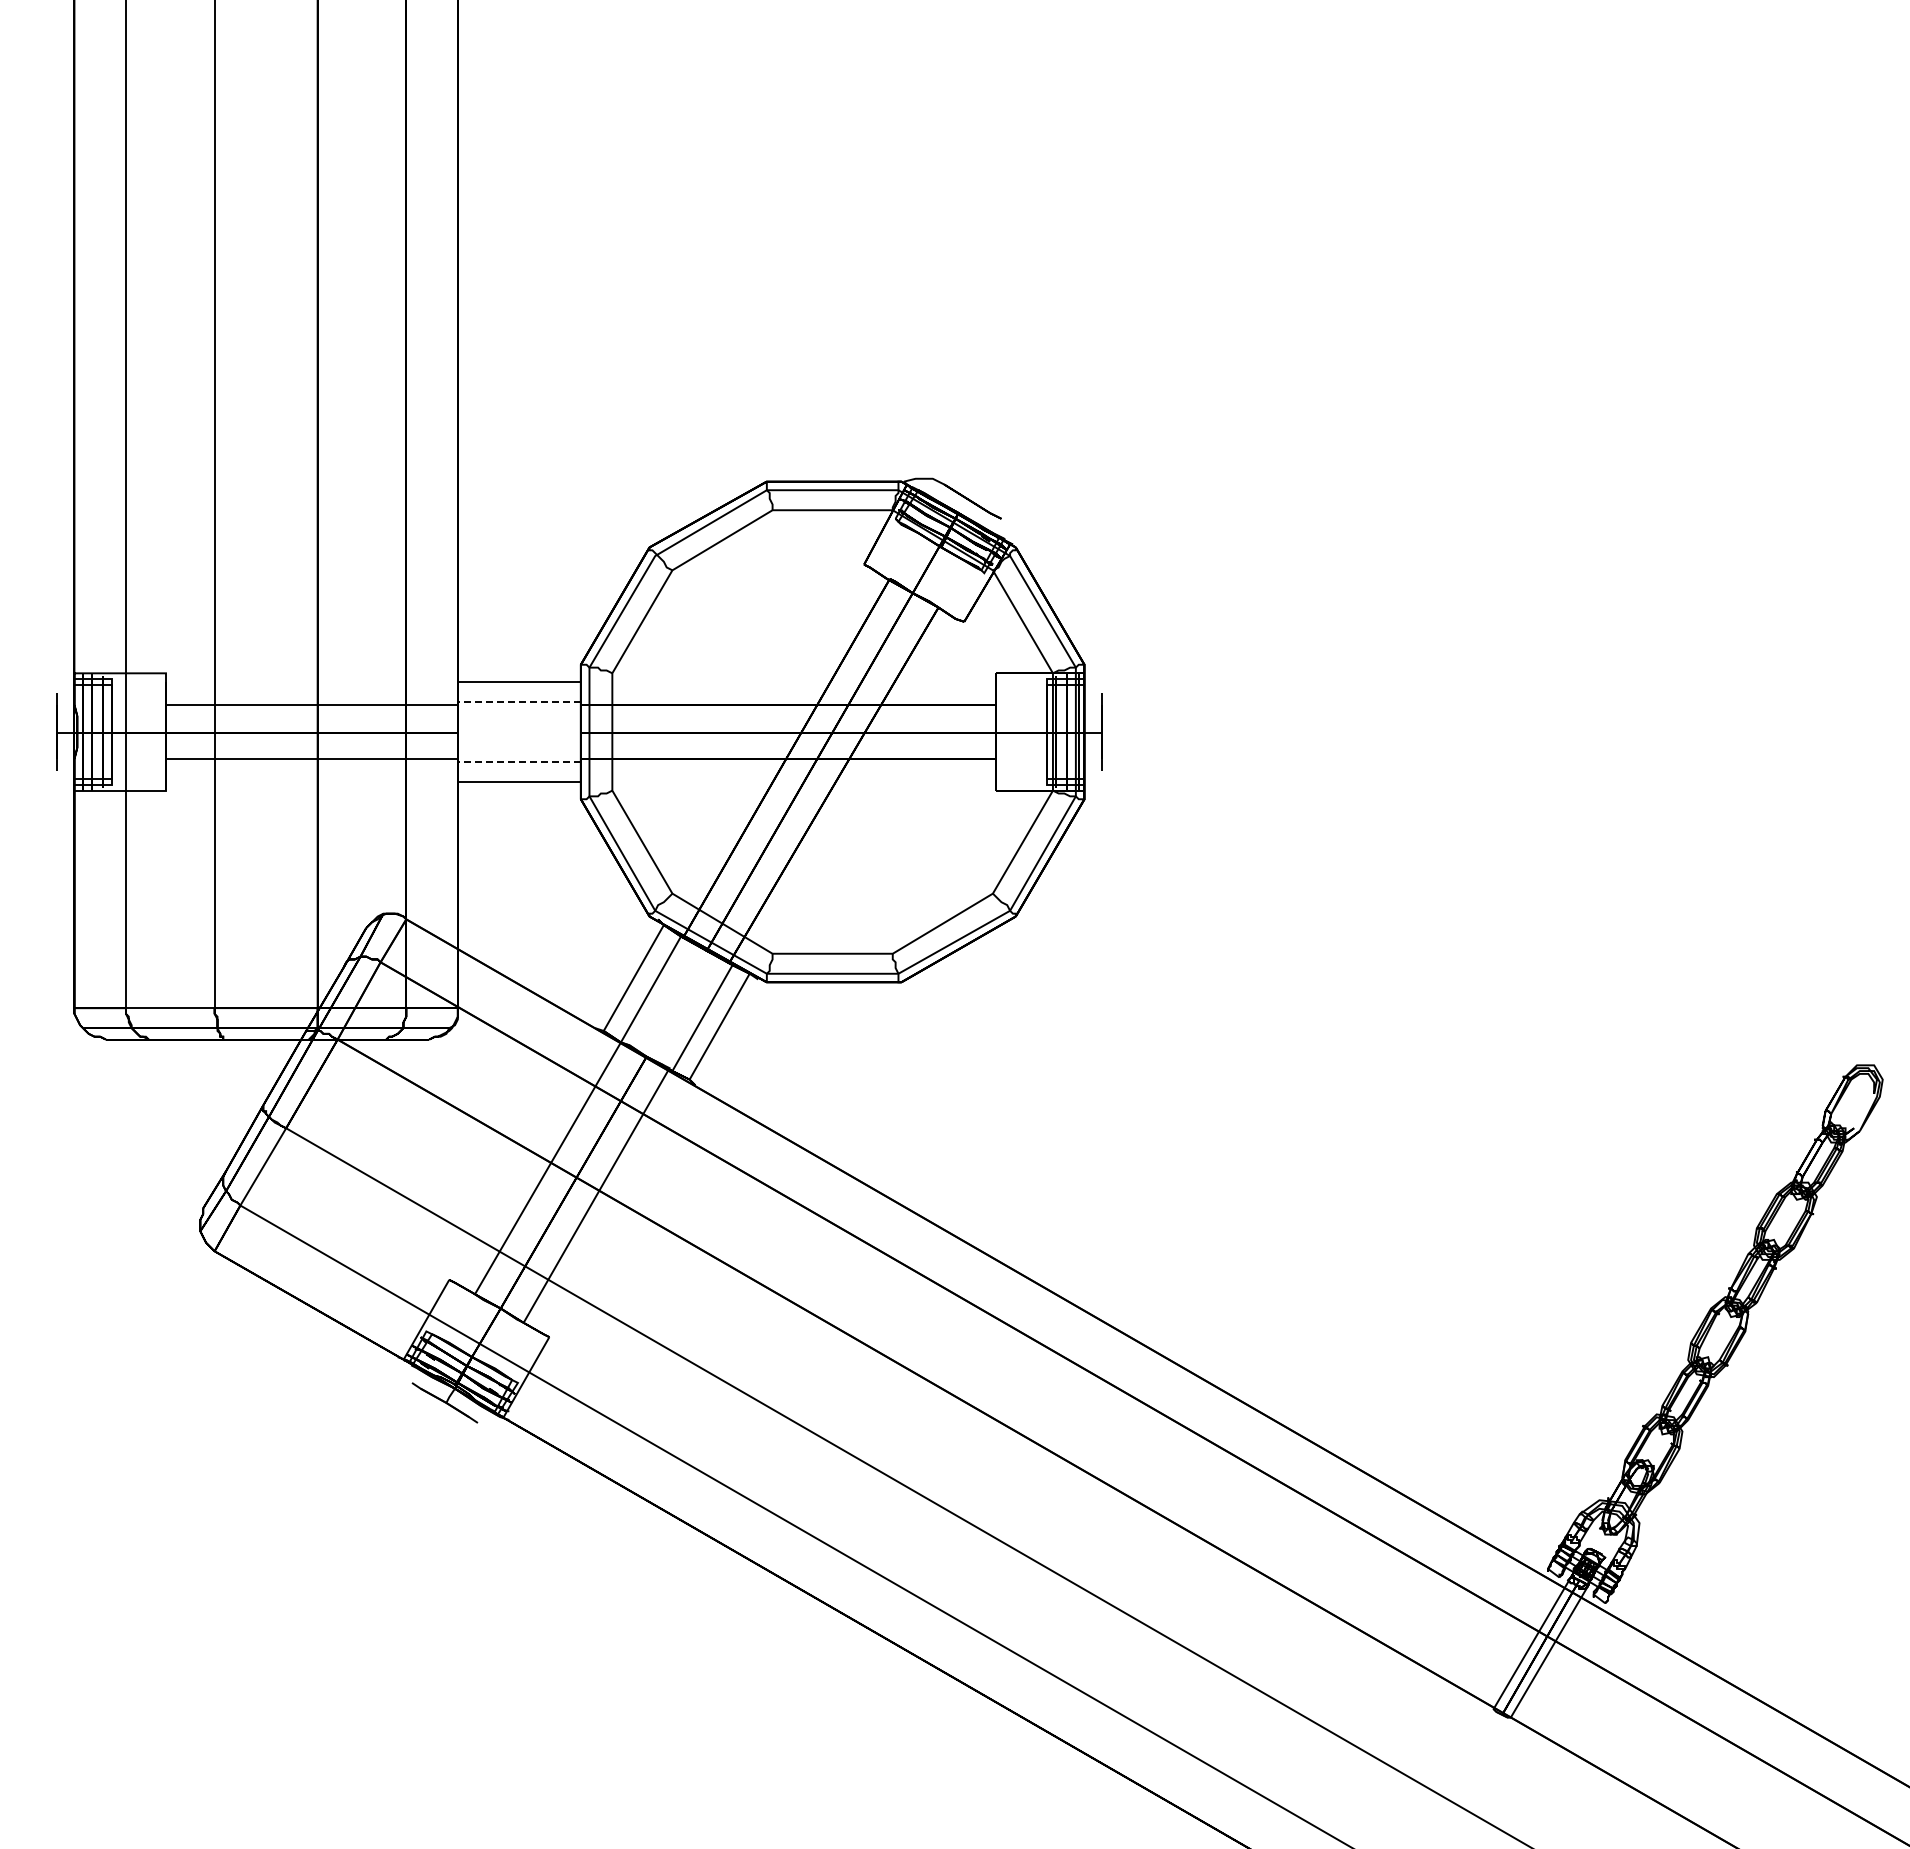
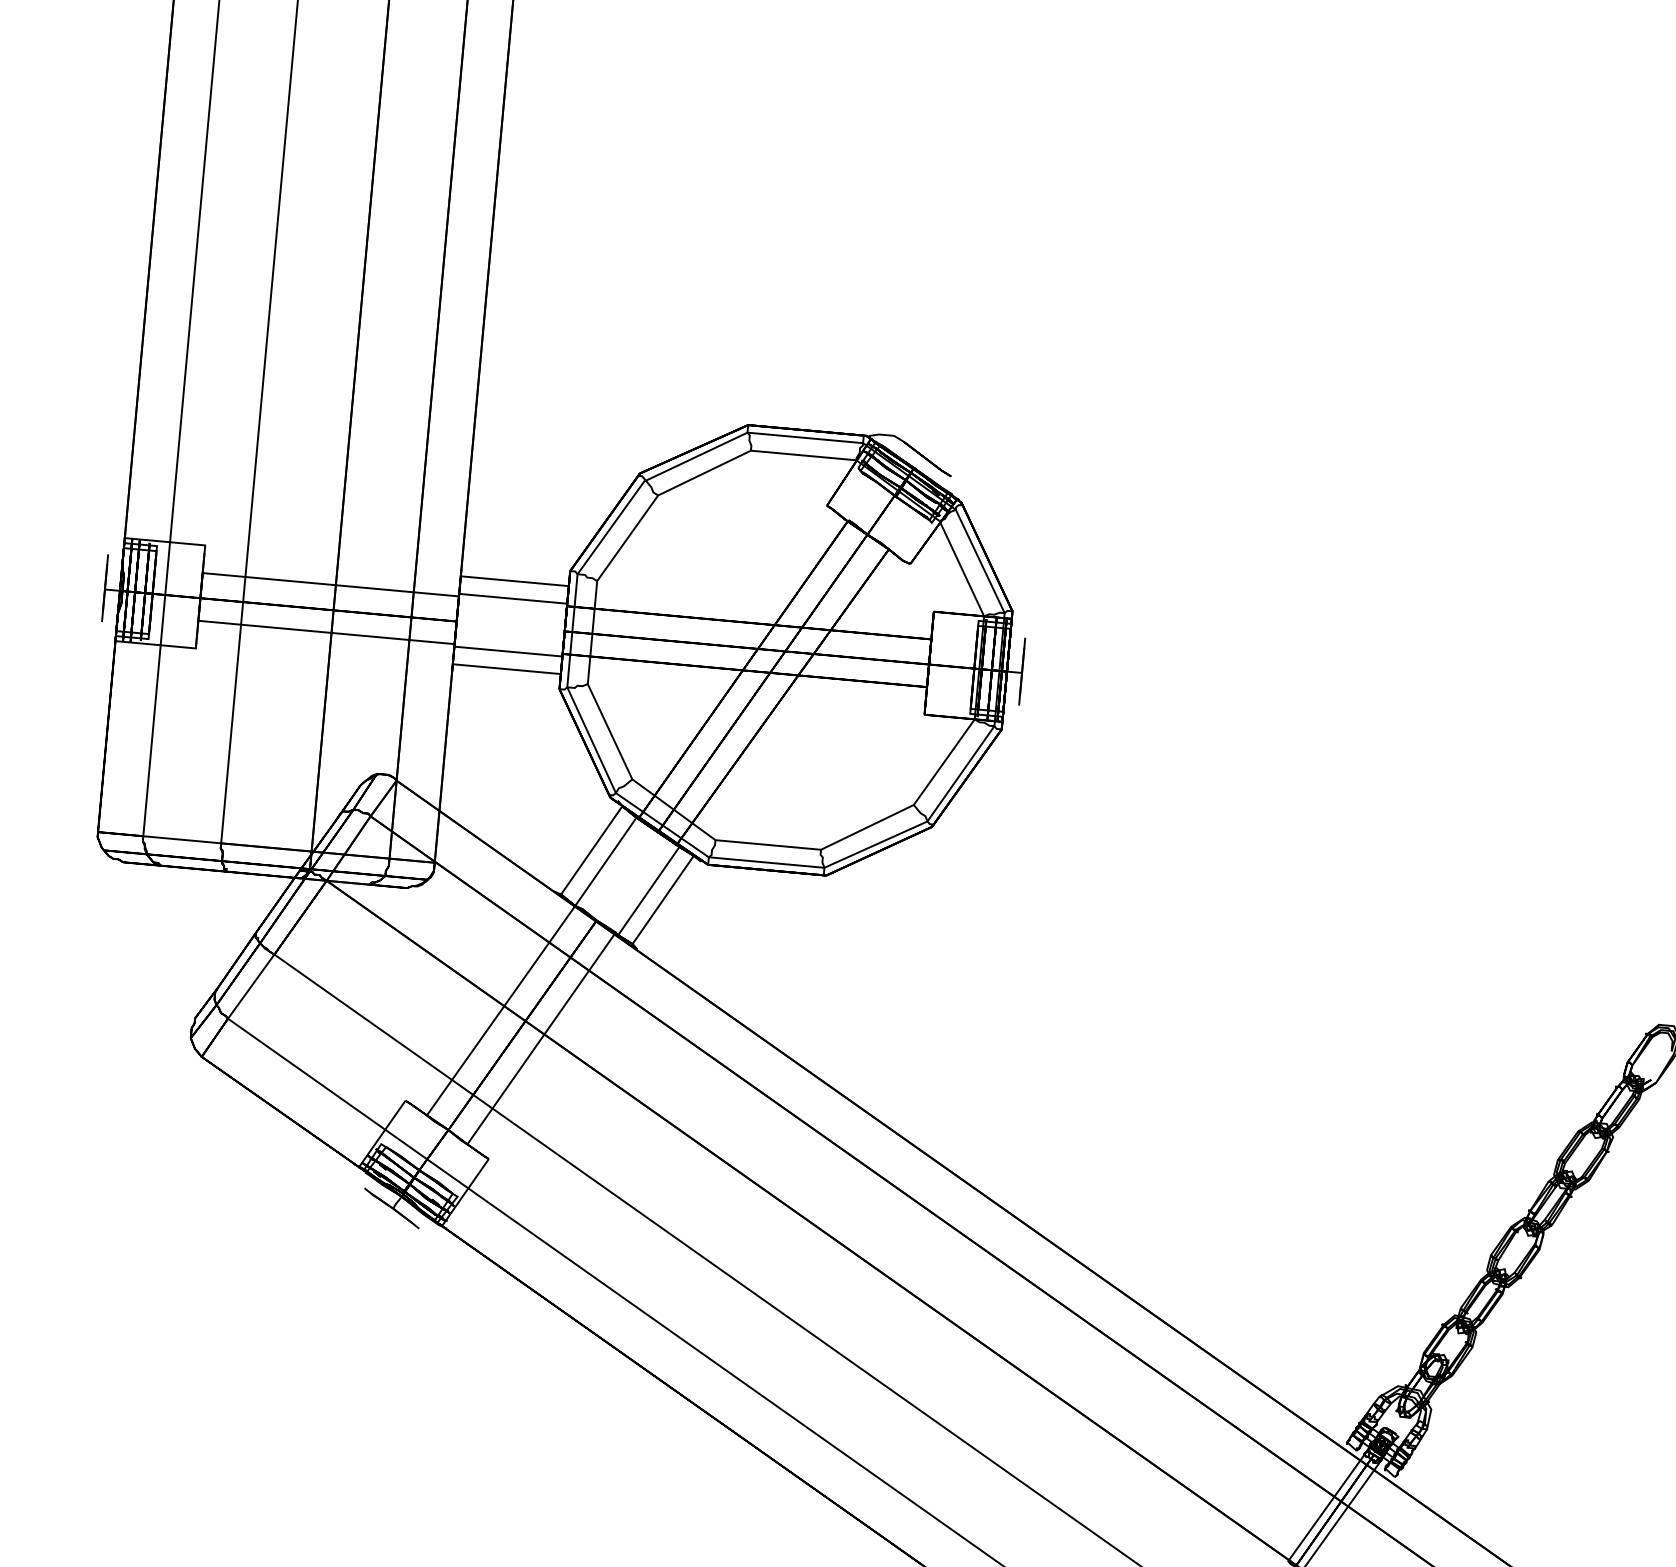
line: (519, 701) -> (513, 598), dashed -> solid
line: (519, 762) -> (508, 651), dashed -> solid

